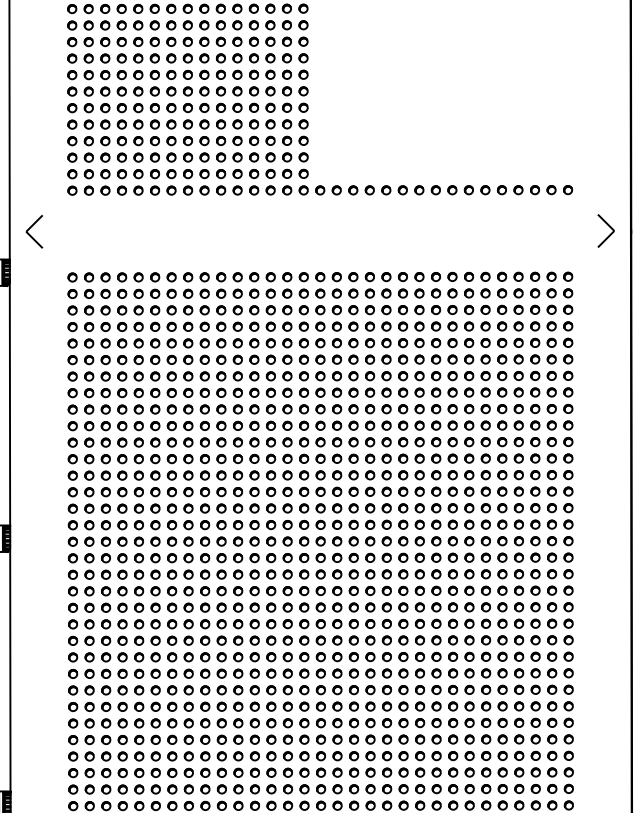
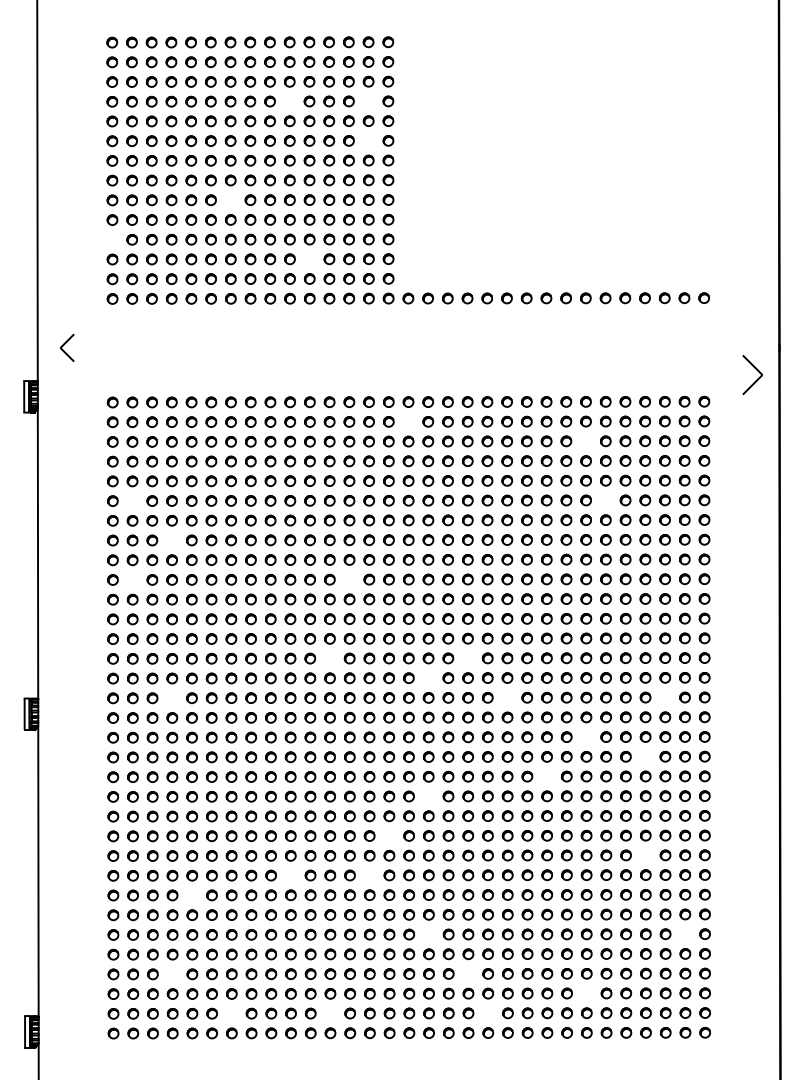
part: (220, 25) -> (289, 101), removed
part: (286, 25) -> (368, 101), removed
part: (286, 57) -> (368, 140), removed
part: (171, 108) -> (230, 200), removed
part: (72, 140) -> (112, 239), removed
part: (237, 157) -> (309, 259), removed
part: (34, 231) -> (67, 347), size x0.7
part: (605, 231) -> (752, 375), moved
part: (320, 293) -> (408, 421), removed
part: (468, 310) -> (585, 441), removed
part: (89, 359) -> (132, 500), removed
part: (485, 359) -> (605, 500), removed
part: (121, 393) -> (171, 540), removed
part: (89, 425) -> (132, 579), removed
part: (270, 425) -> (349, 579), removed
part: (254, 491) -> (329, 658), removed
part: (369, 491) -> (467, 658), removed
part: (337, 507) -> (428, 677), removed
part: (403, 524) -> (507, 697), removed
part: (535, 524) -> (665, 697), removed
part: (122, 525) -> (172, 698), removed
part: (469, 557) -> (586, 736), removed
part: (518, 574) -> (645, 756), removed
part: (435, 590) -> (546, 776), removed
part: (337, 607) -> (428, 796), removed
part: (304, 640) -> (389, 835), removed
part: (518, 656) -> (645, 855), removed
part: (221, 673) -> (290, 875), removed
part: (287, 673) -> (369, 875), removed
part: (139, 690) -> (192, 895), removed
part: (552, 722) -> (685, 933), removed
part: (337, 723) -> (428, 934), removed
part: (370, 755) -> (468, 973), removed
part: (122, 756) -> (172, 974), removed
part: (469, 772) -> (586, 993), removed
part: (172, 789) -> (231, 1013), removed
part: (255, 789) -> (330, 1013), removed
part: (387, 789) -> (488, 1013), removed

